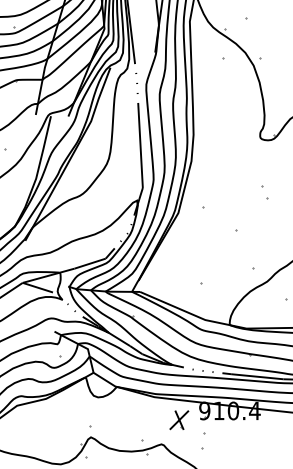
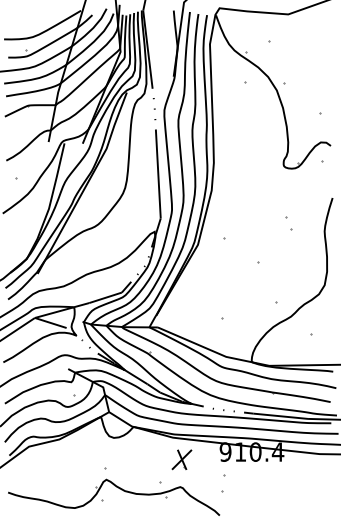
part: (178, 419) -> (181, 459), moved

